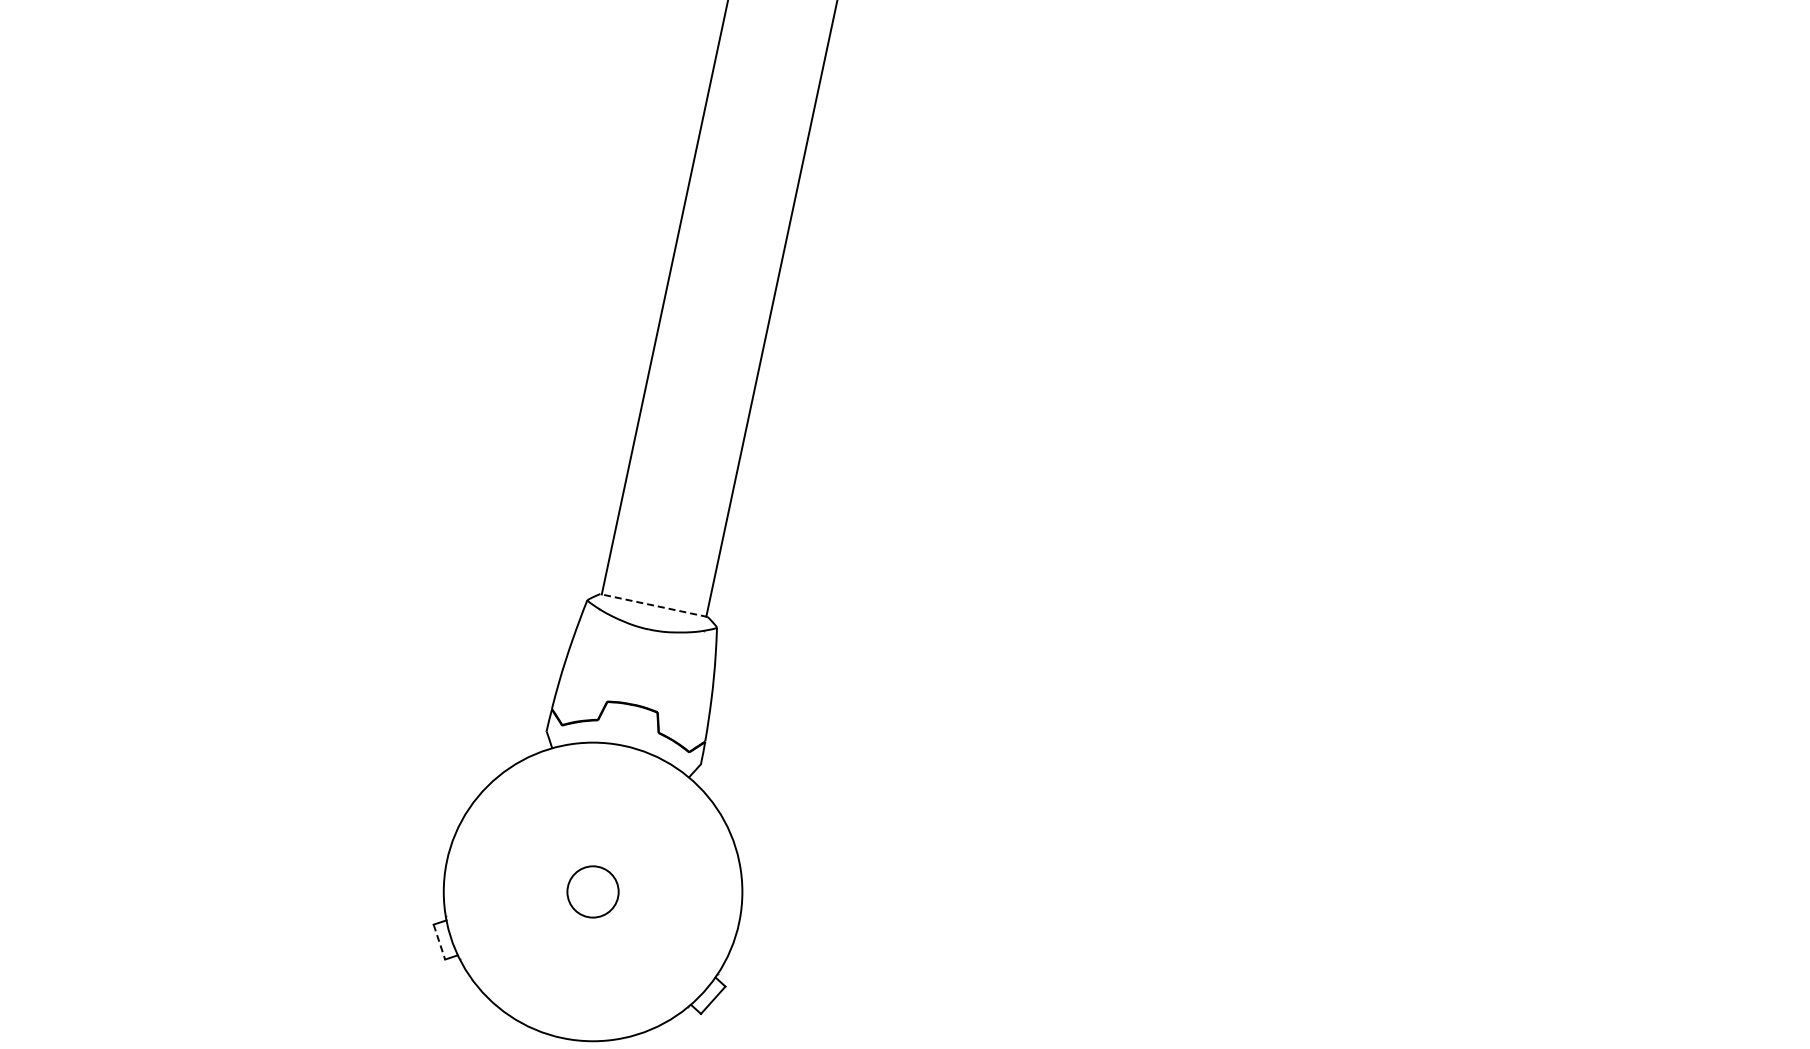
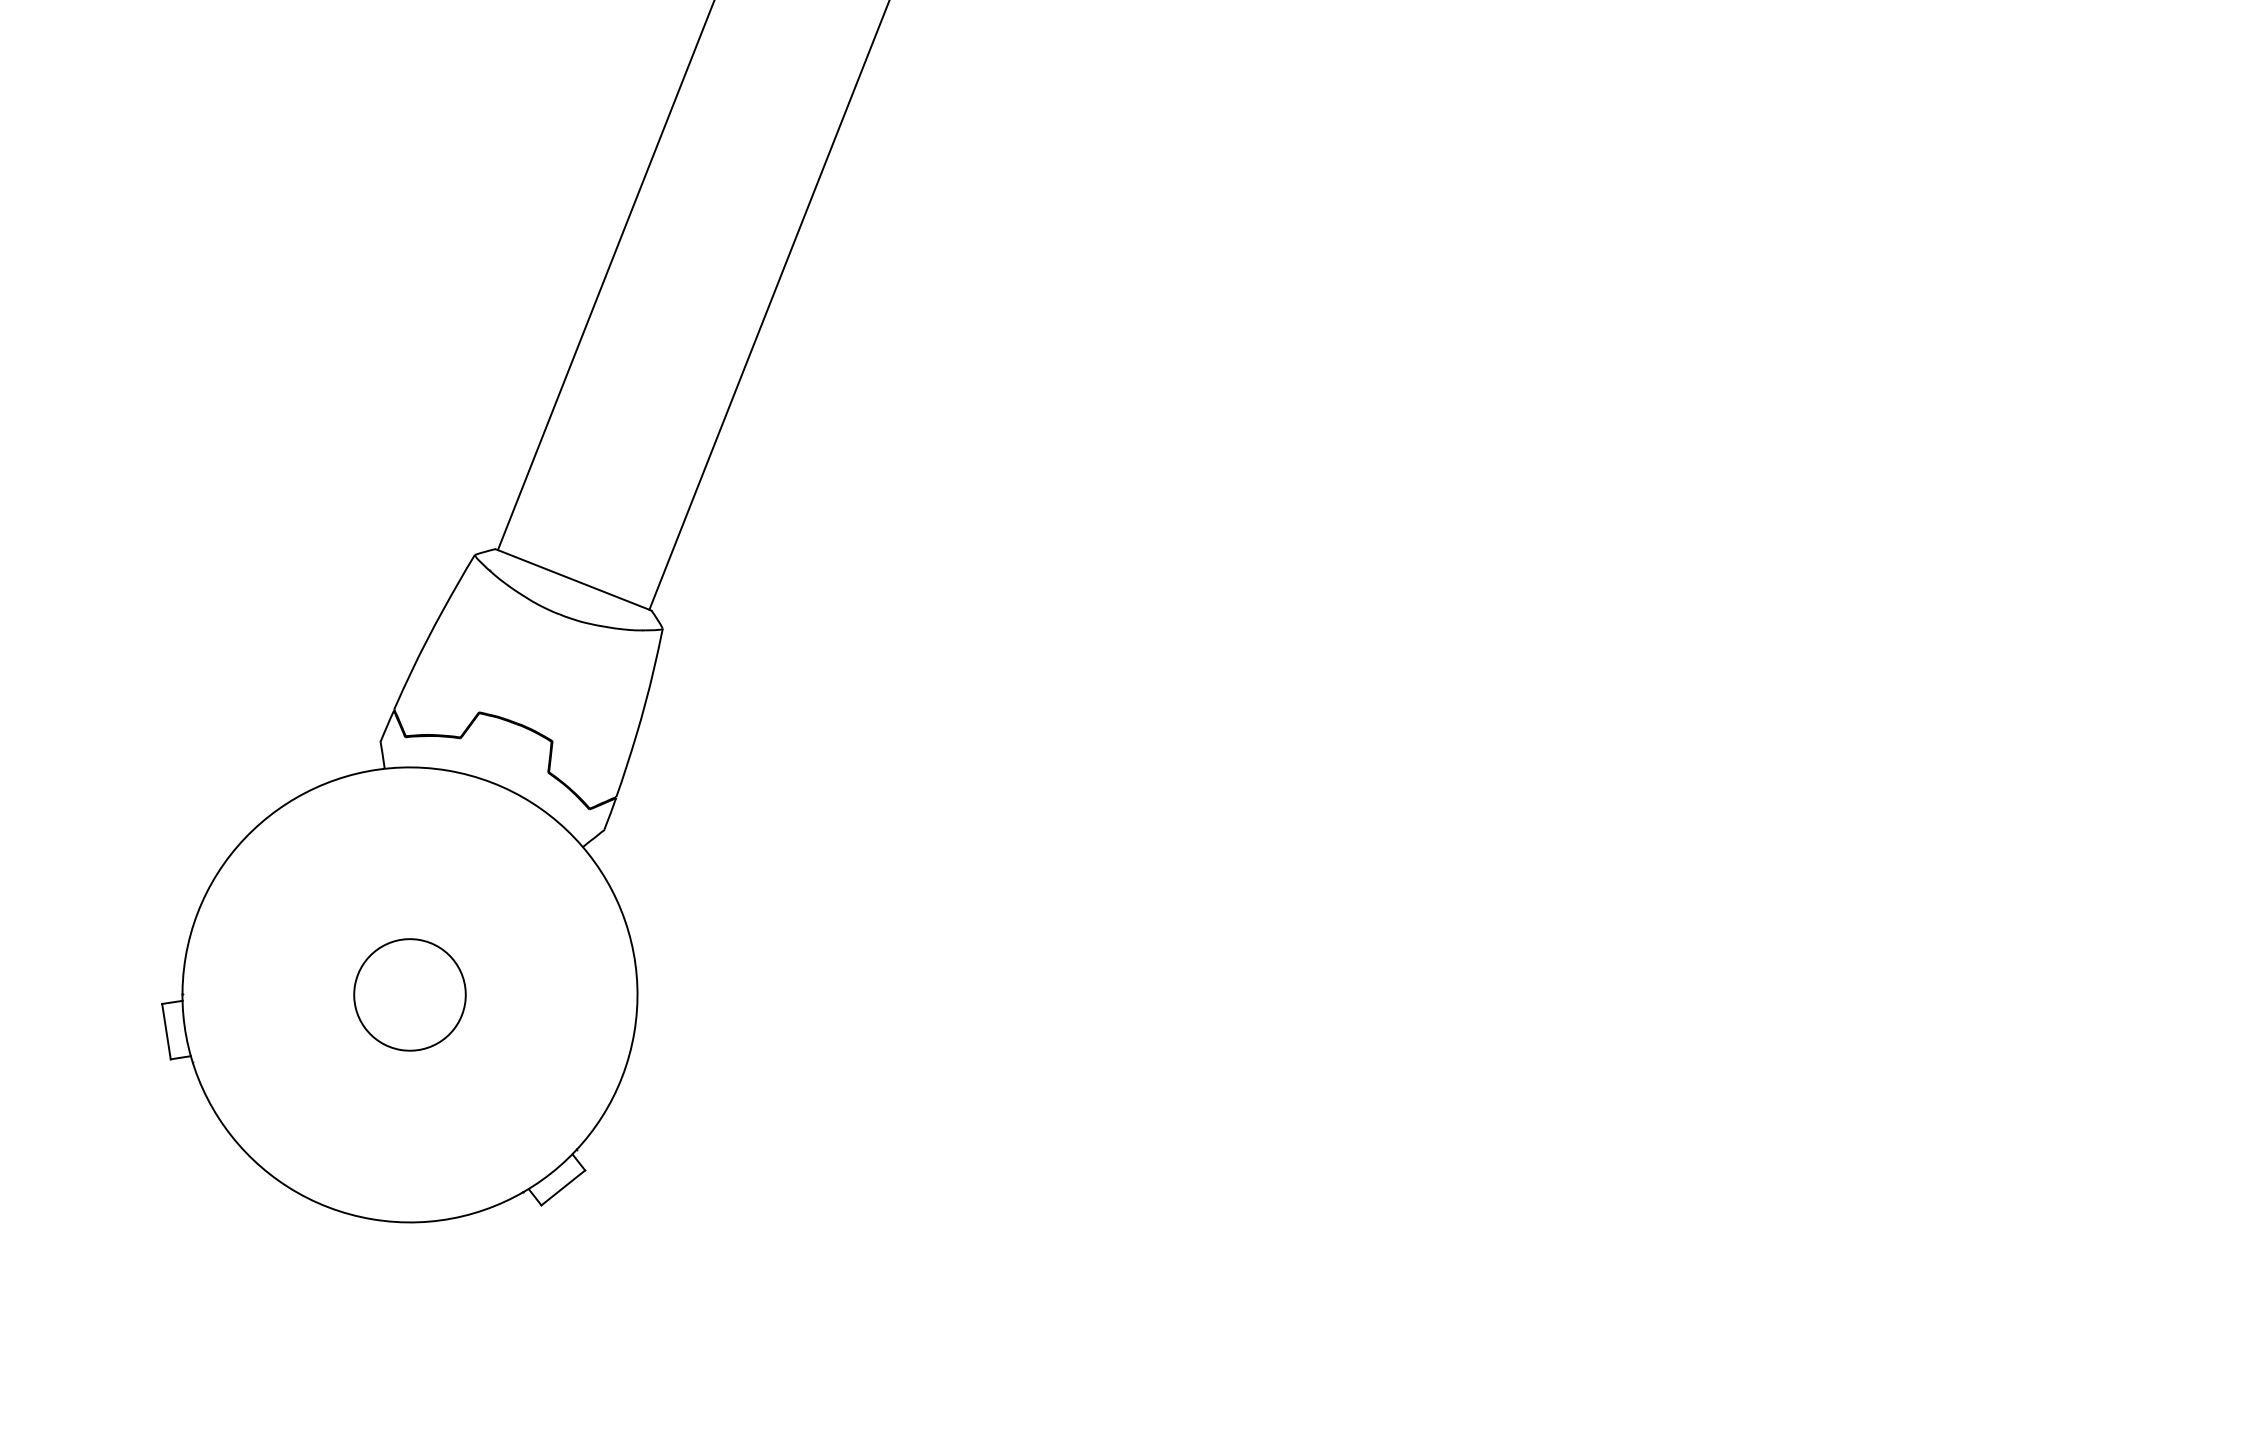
line: (654, 605) -> (574, 579), dashed -> solid
circle: (592, 891) -> (409, 994), size x1.43
line: (439, 942) -> (166, 1032), dashed -> solid

